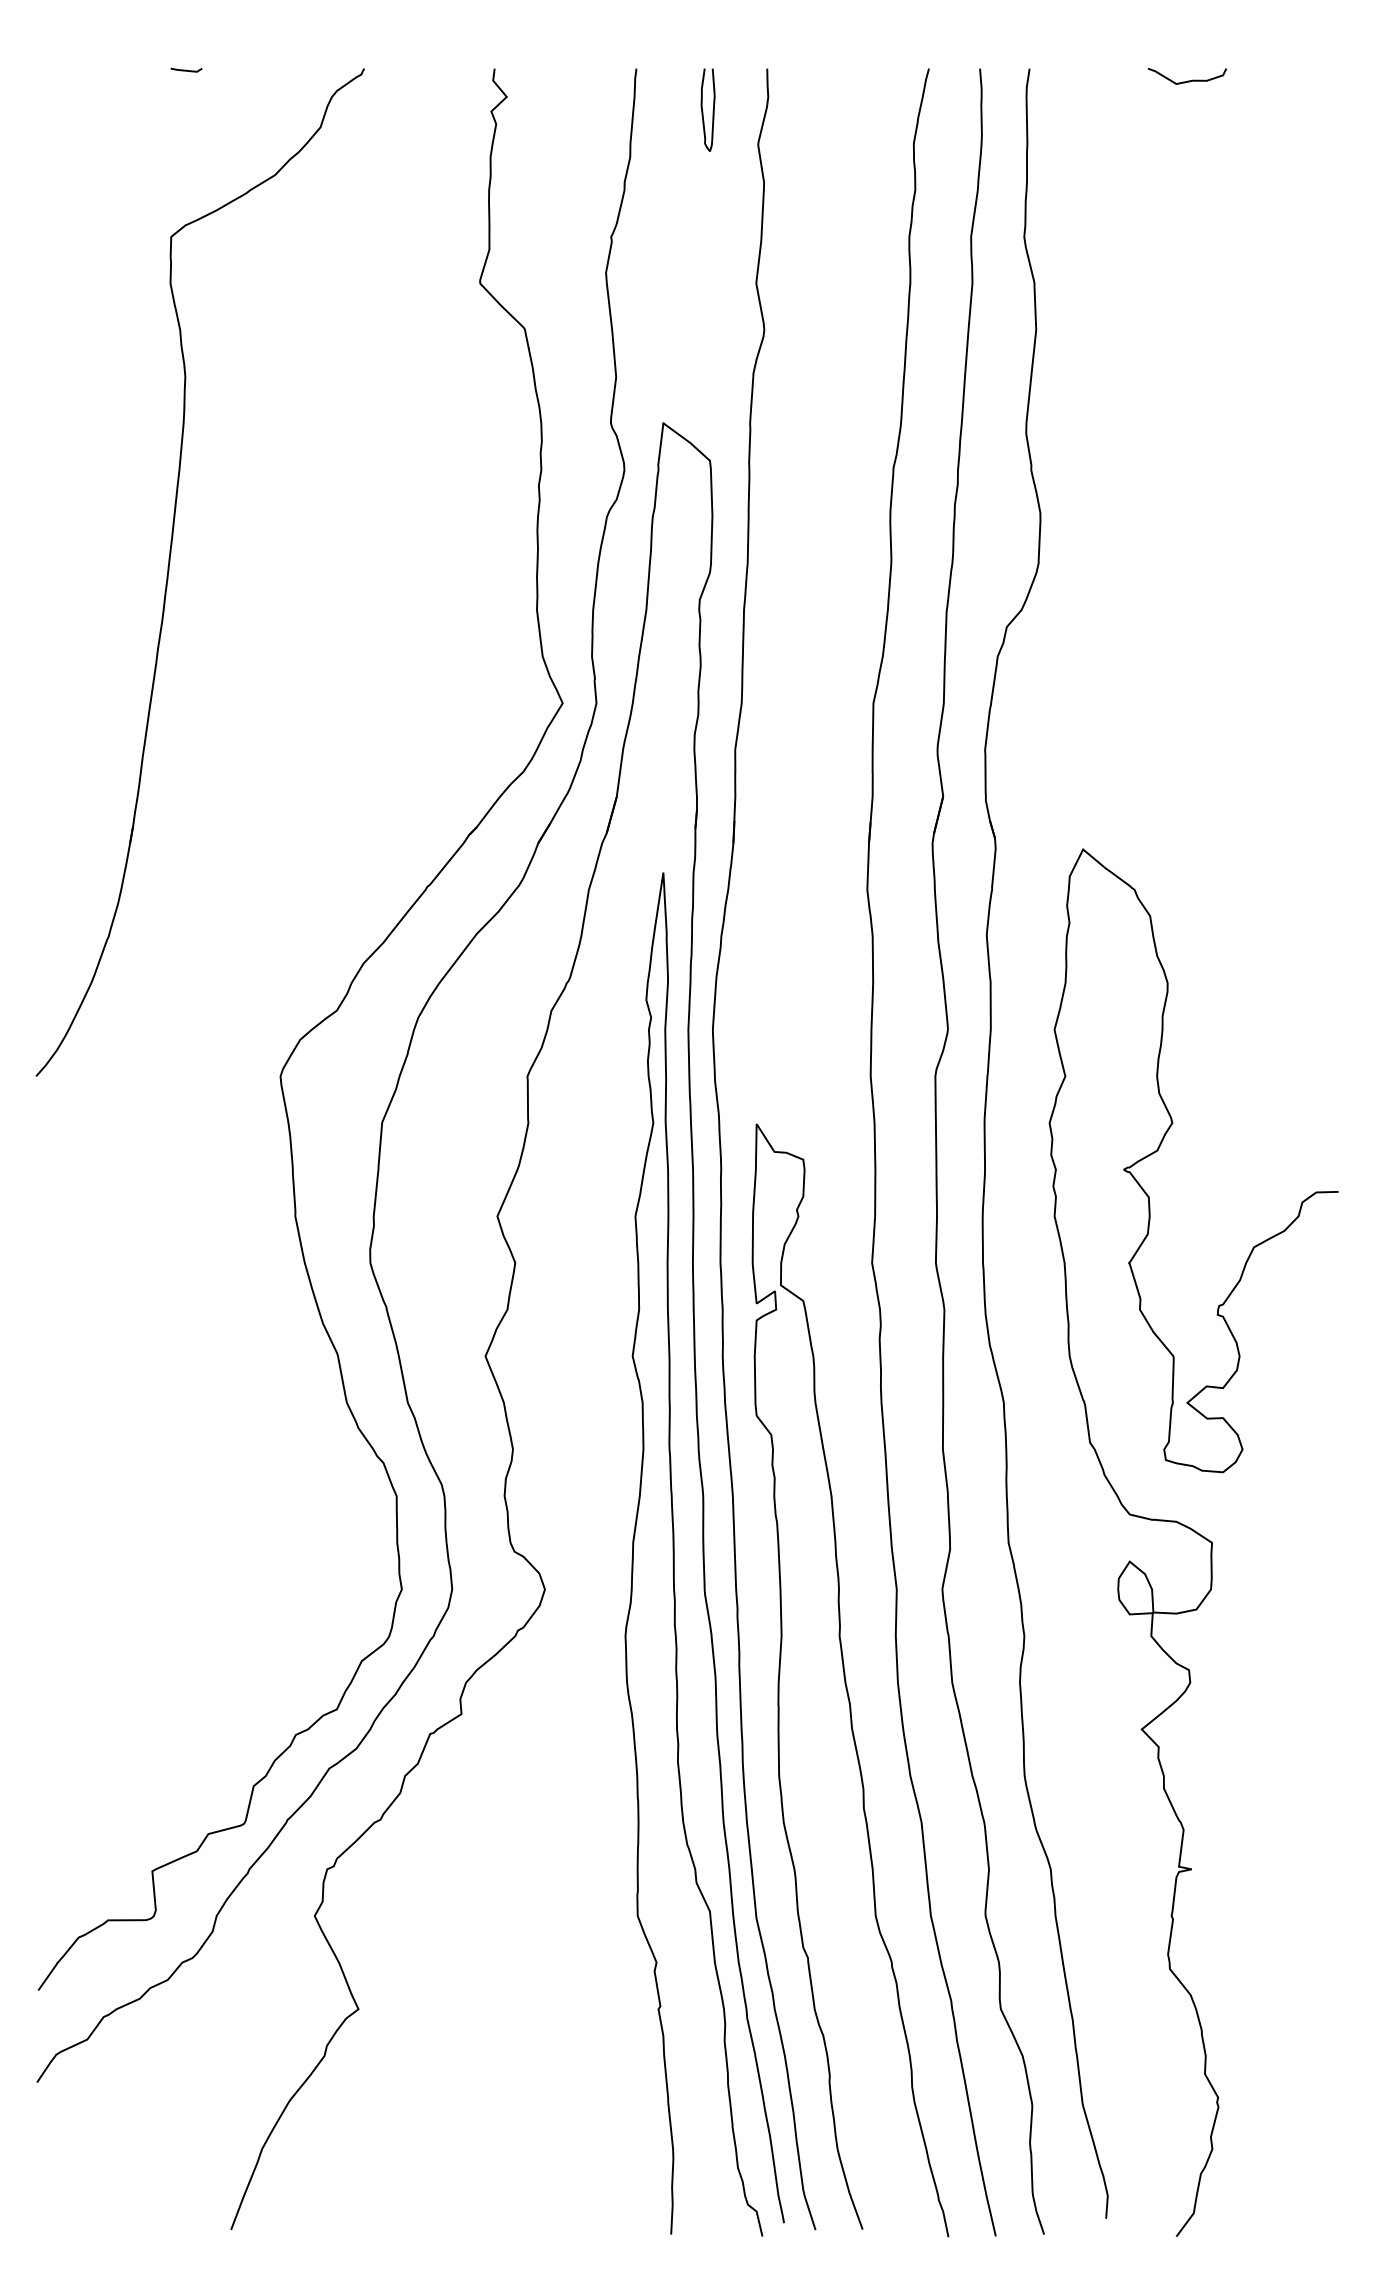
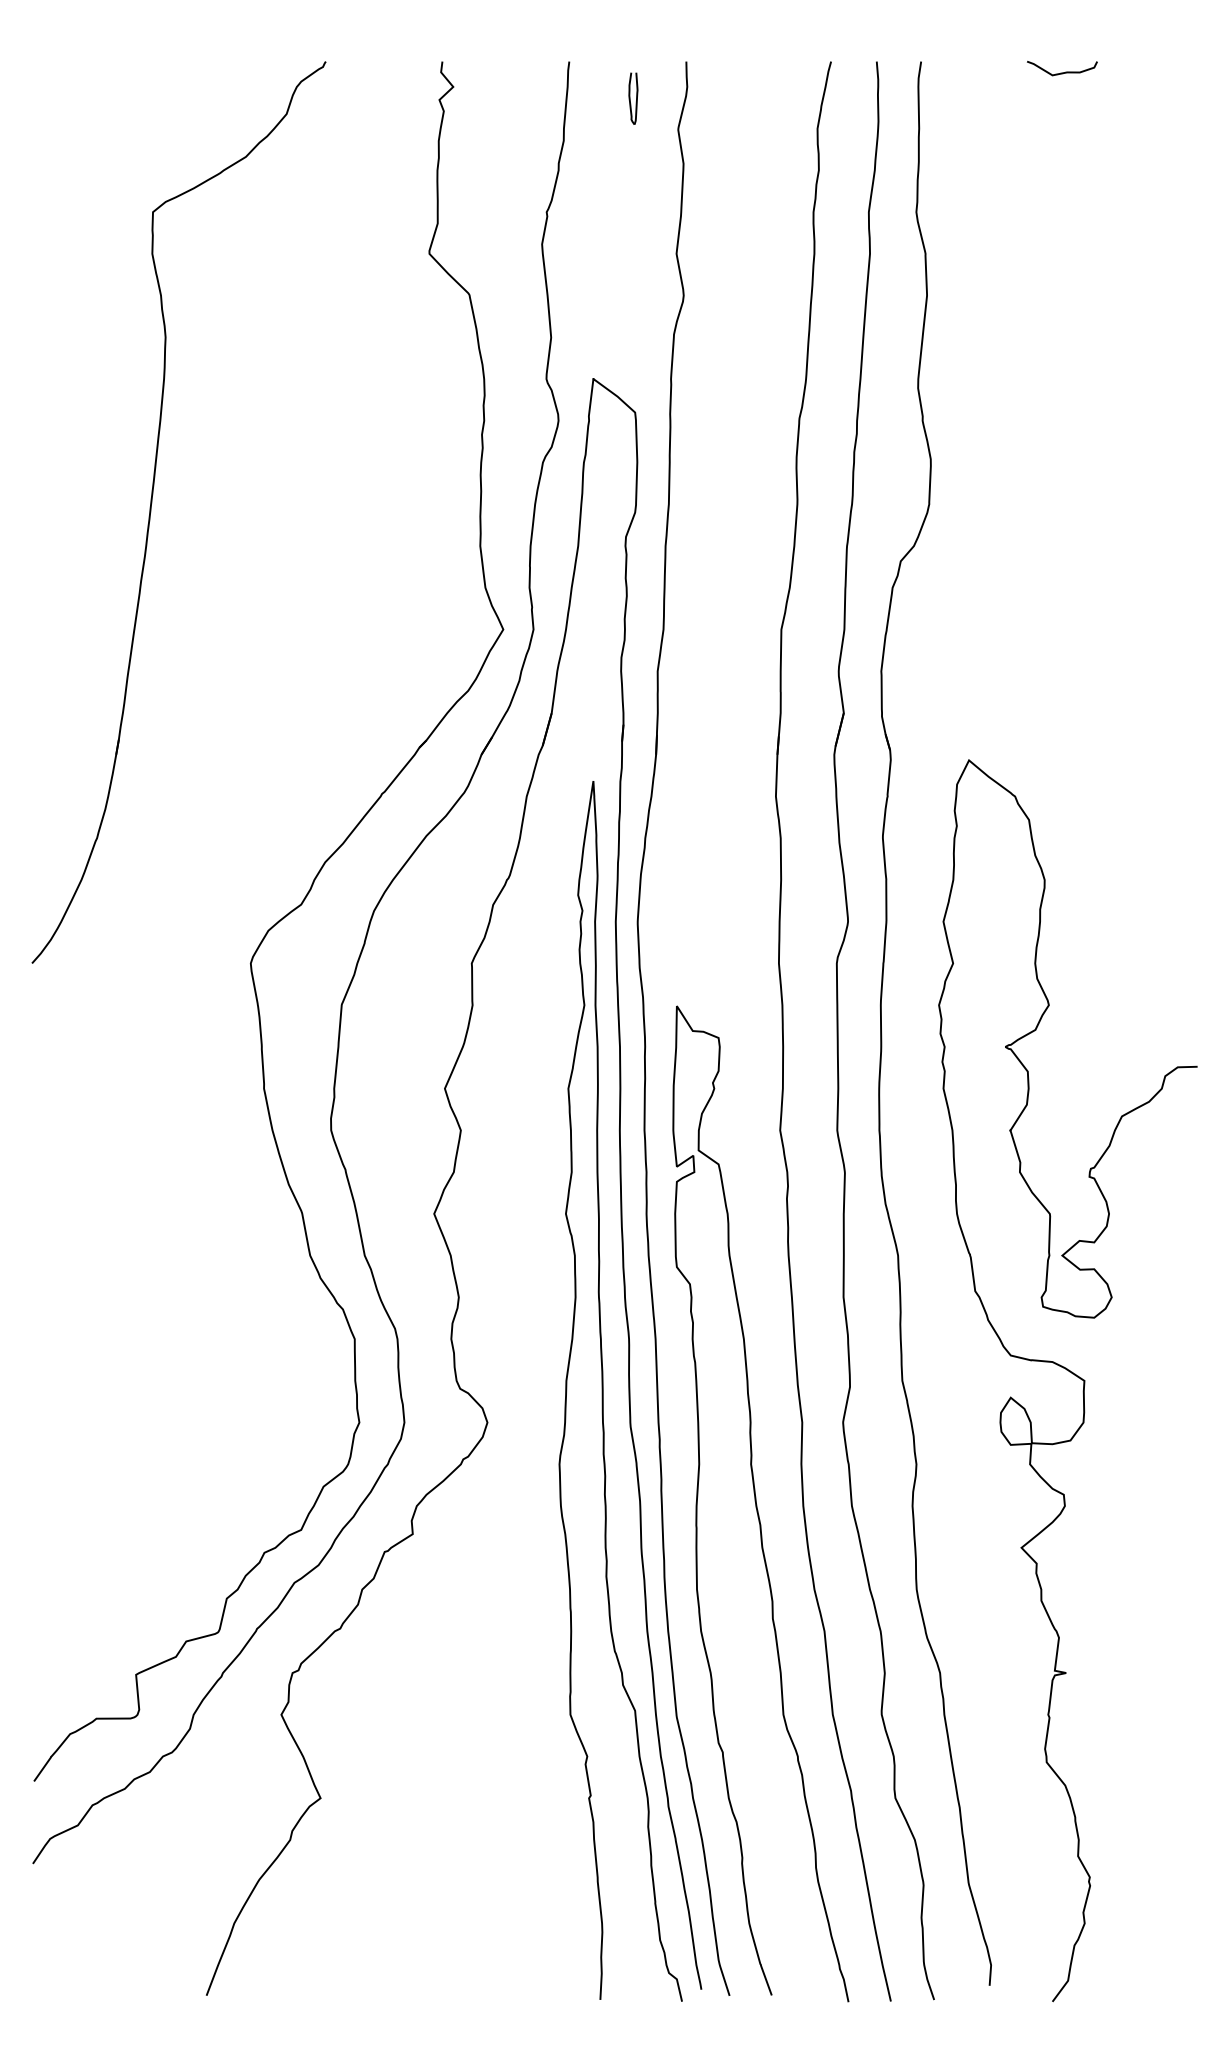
line: (186, 69) -> (166, 62), removed
part: (707, 109) -> (632, 98), size x0.7

